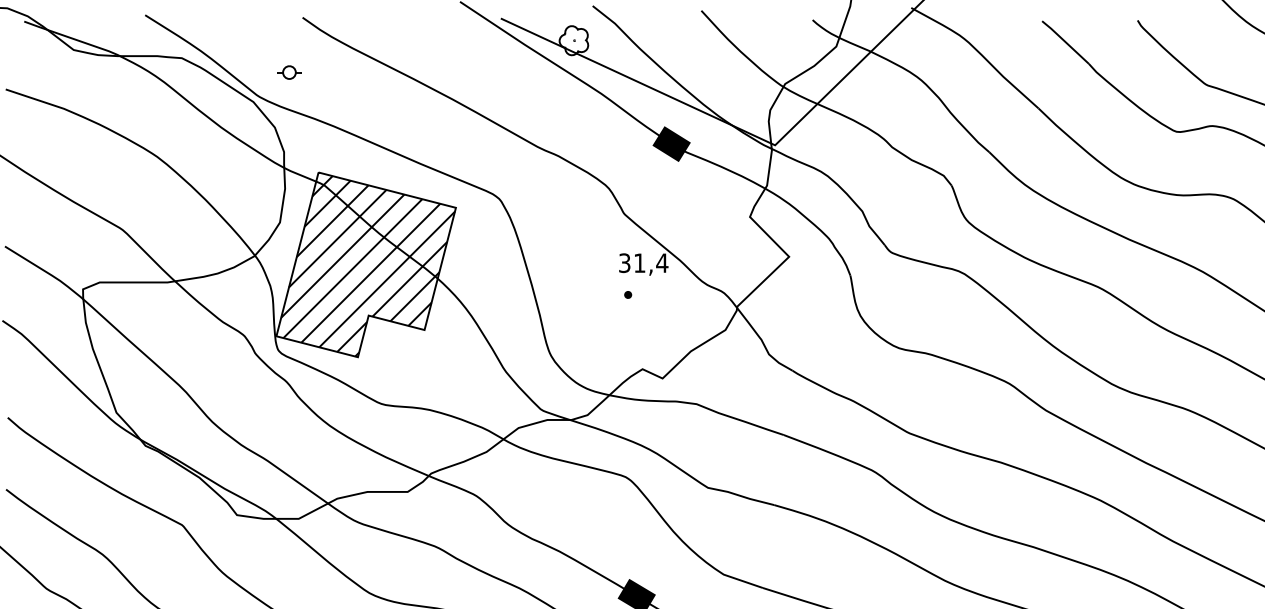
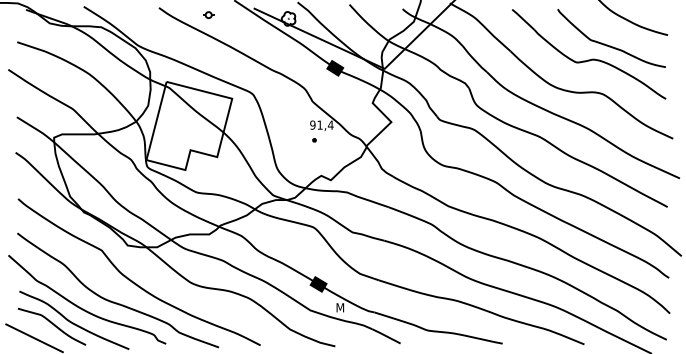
part: (288, 73) -> (208, 15), moved
text: (623, 261) -> (312, 124), 31,4 -> 91,4
hatch: (366, 265) -> (189, 126), removed

